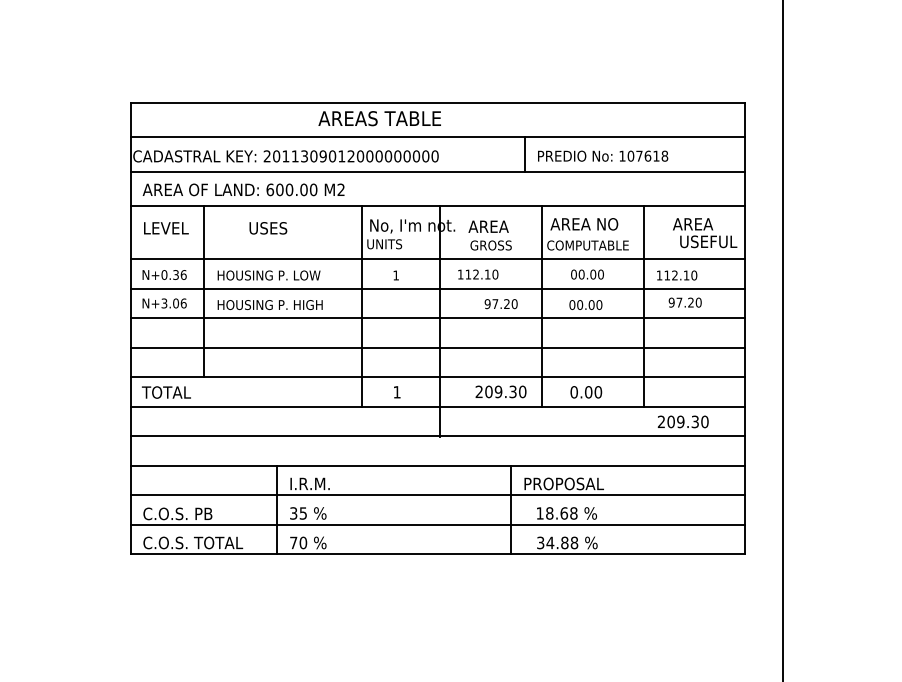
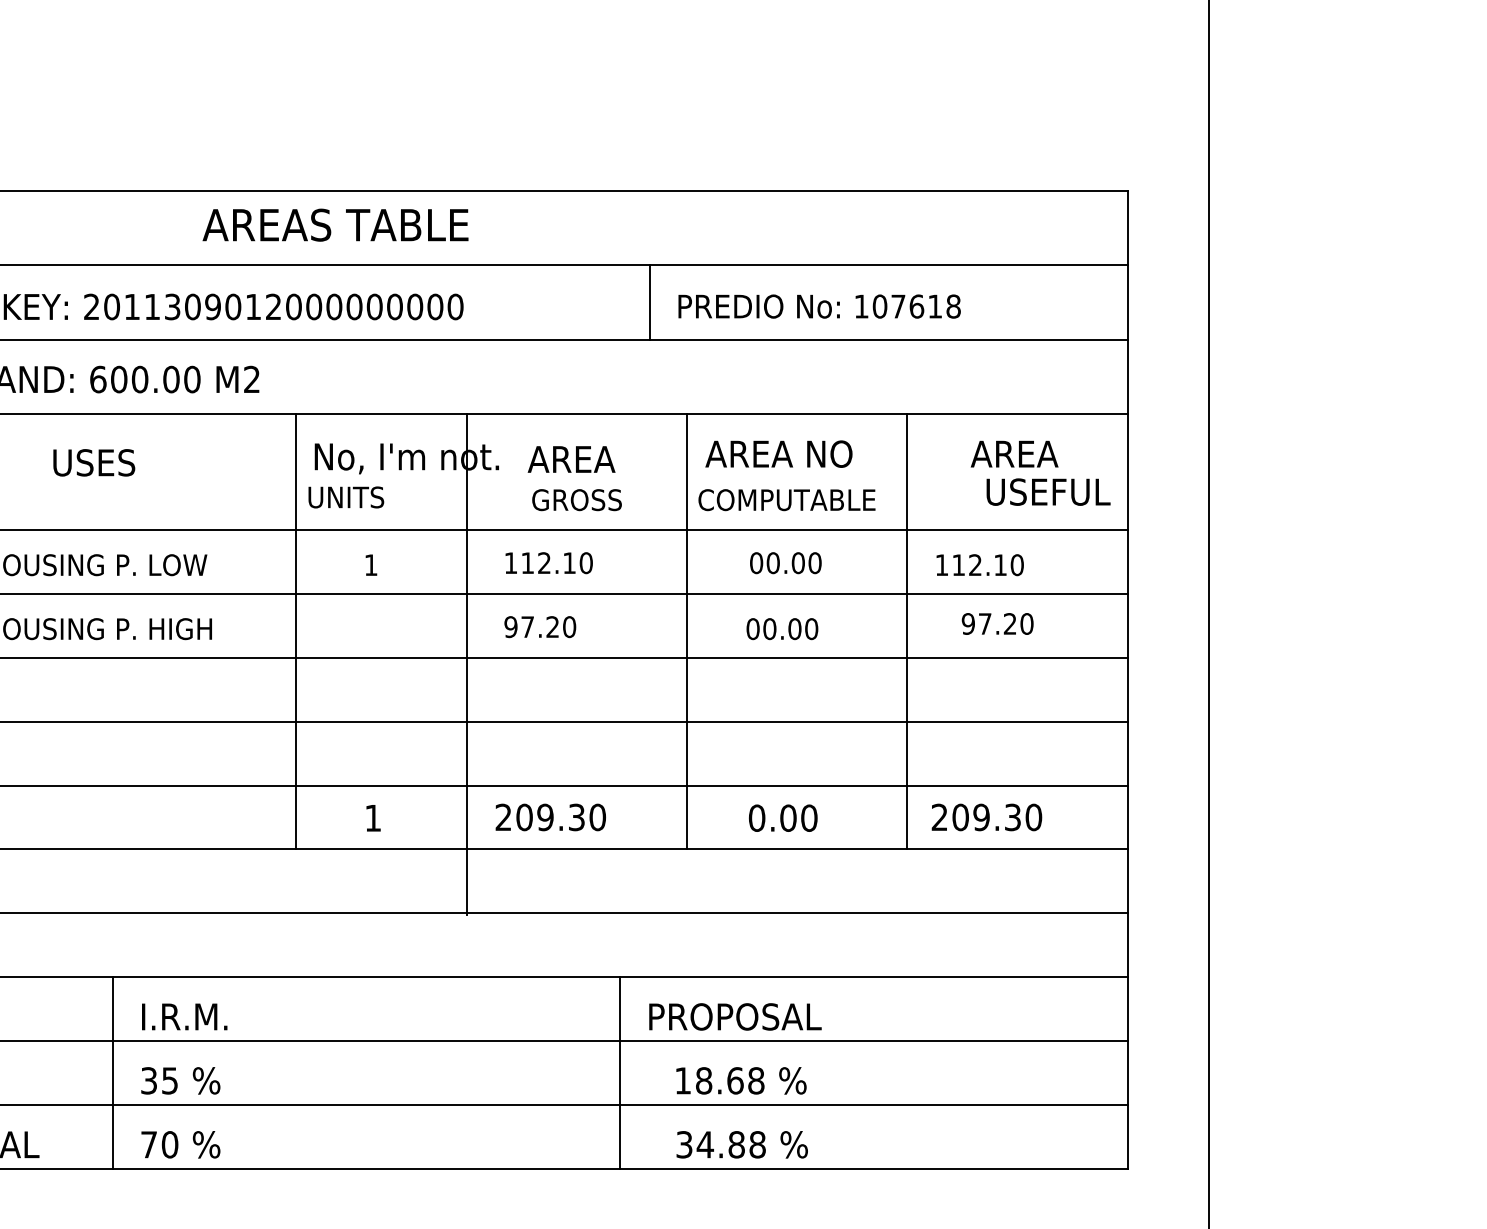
text: (500, 304) -> (538, 627), moved
text: (500, 391) -> (549, 816), moved
text: (682, 421) -> (985, 816), moved

